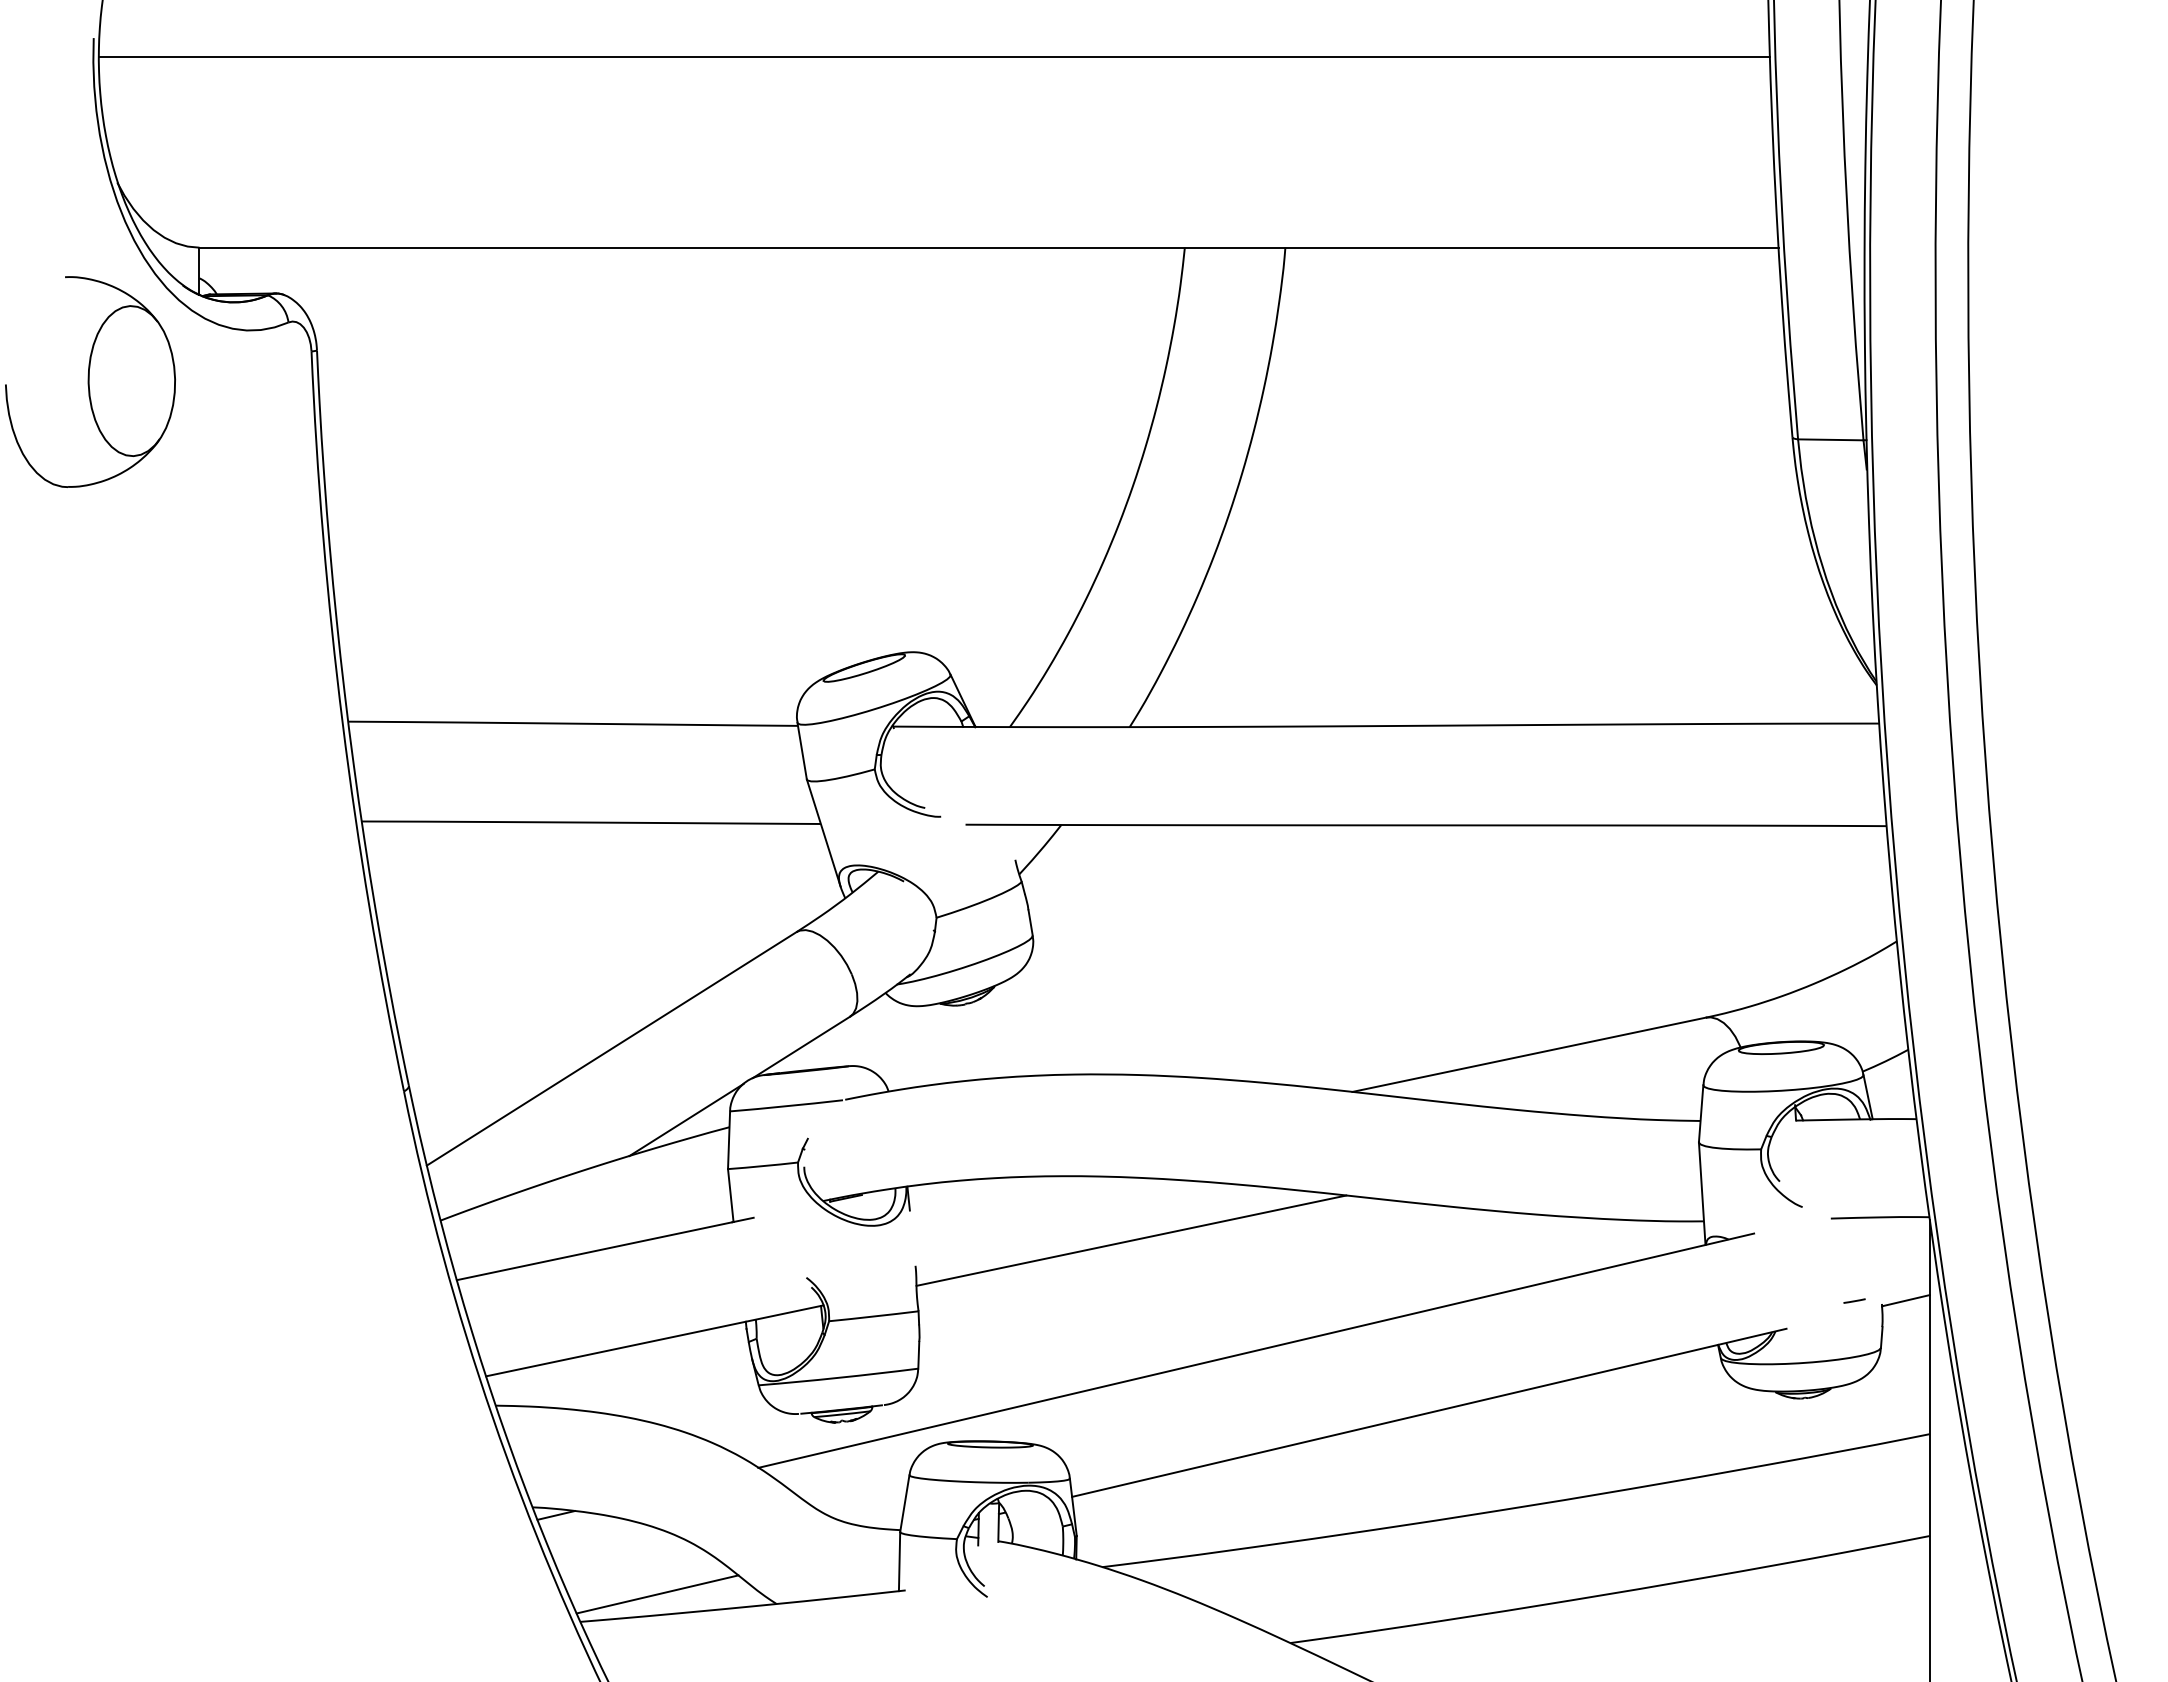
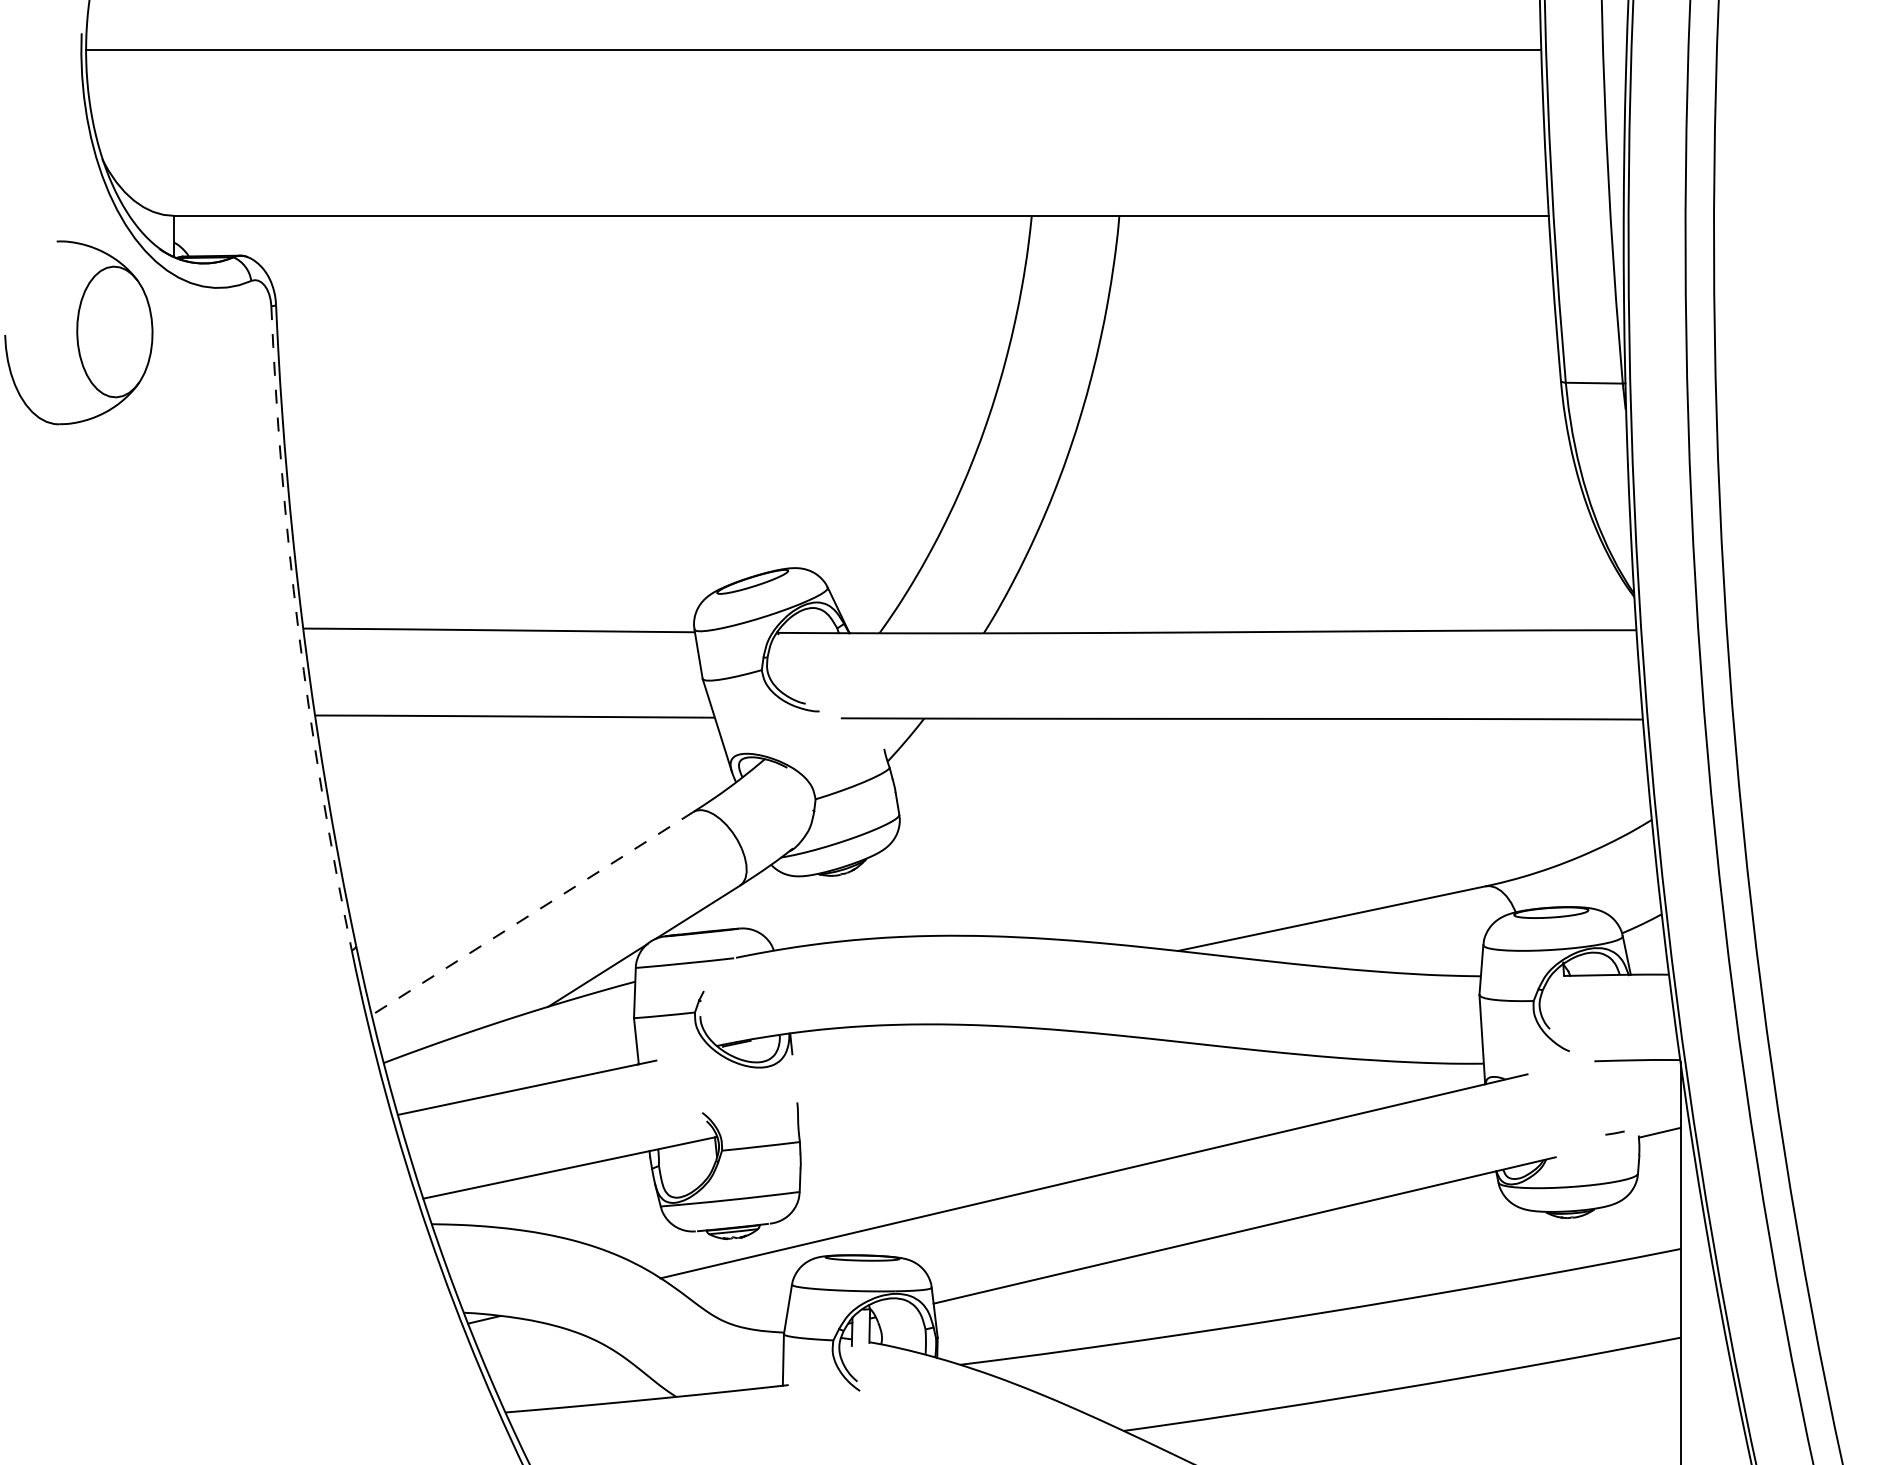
arc: (342, 723) -> (298, 630), solid -> dashed
line: (611, 1048) -> (532, 913), solid -> dashed
line: (1131, 1240) -> (985, 1080), removed
line: (657, 1594) -> (572, 1388), removed

